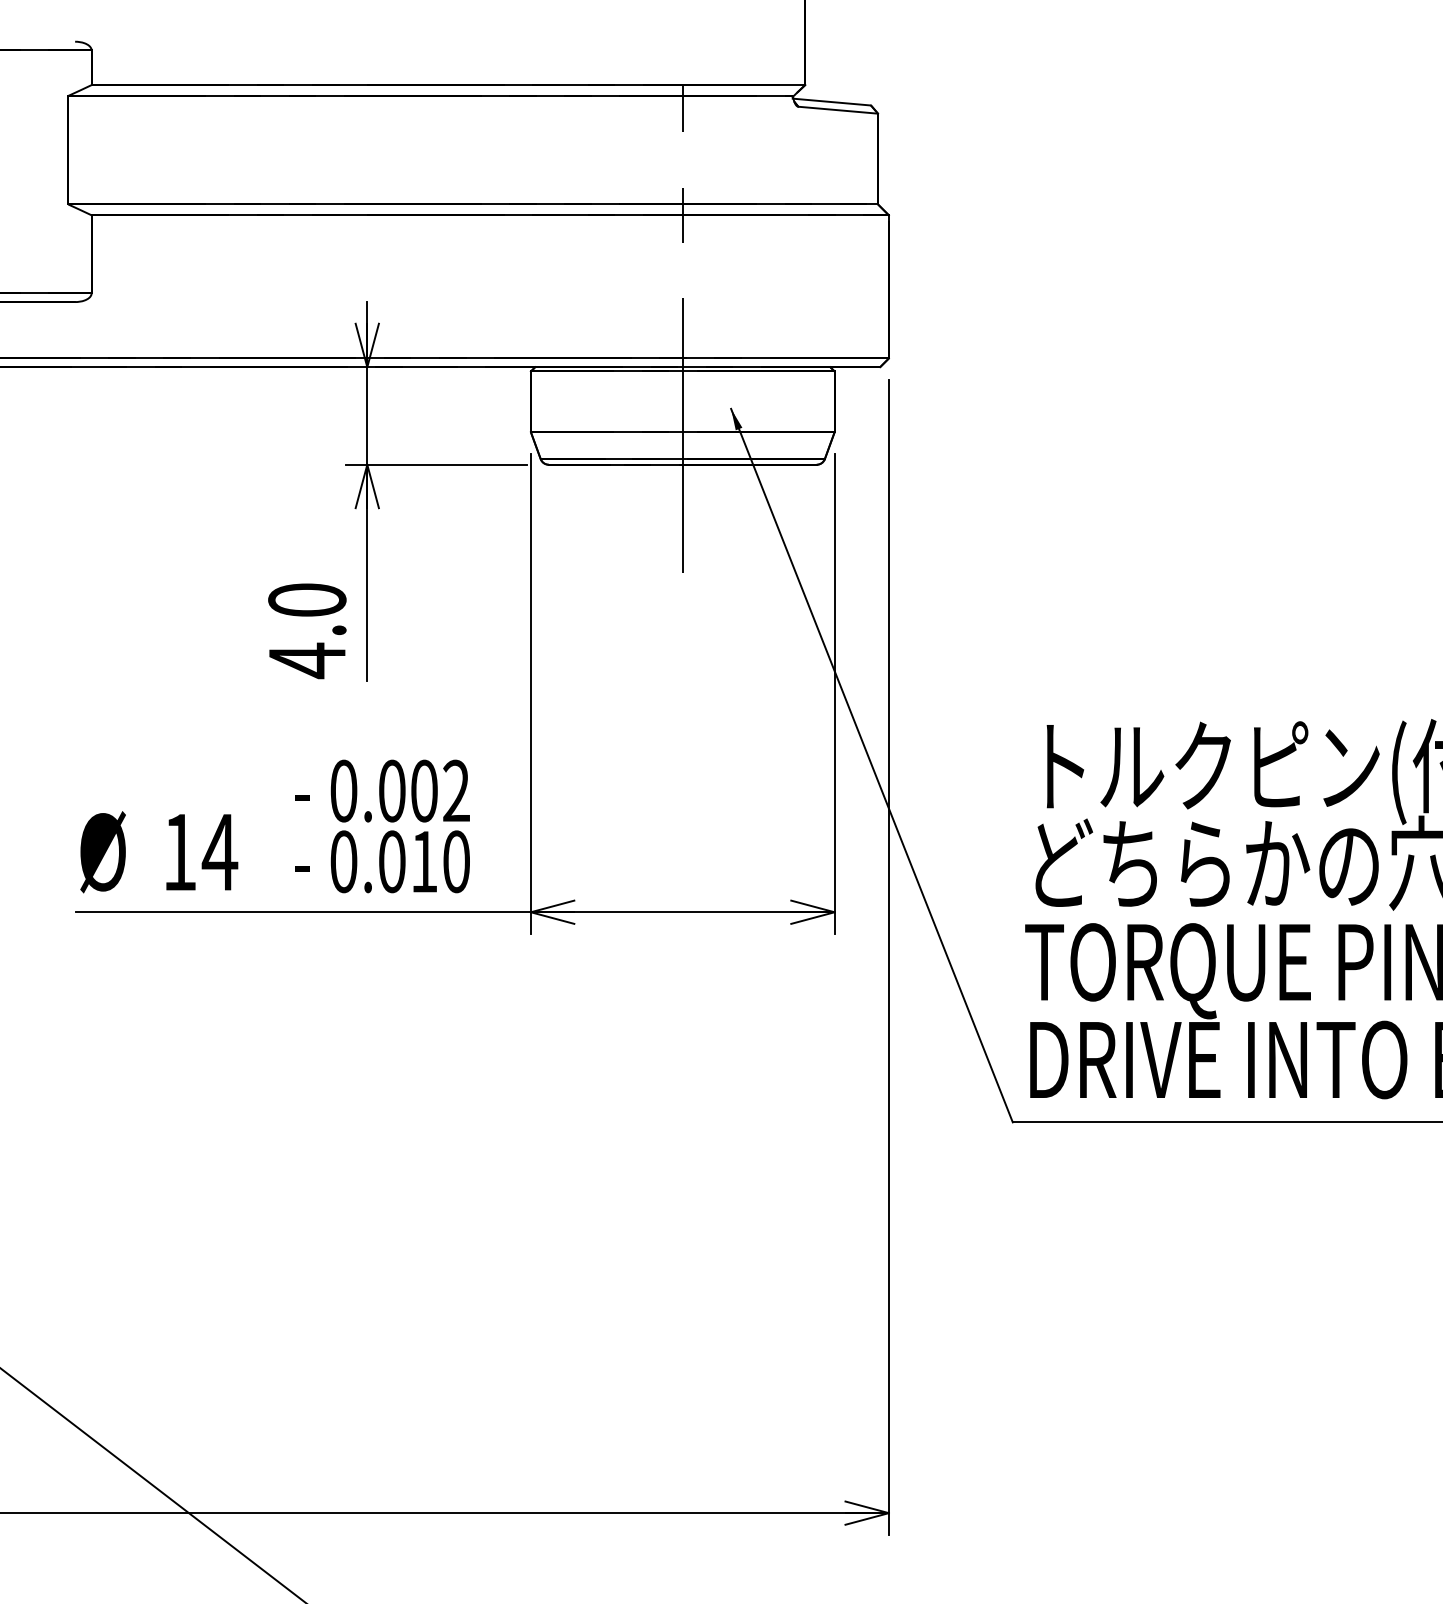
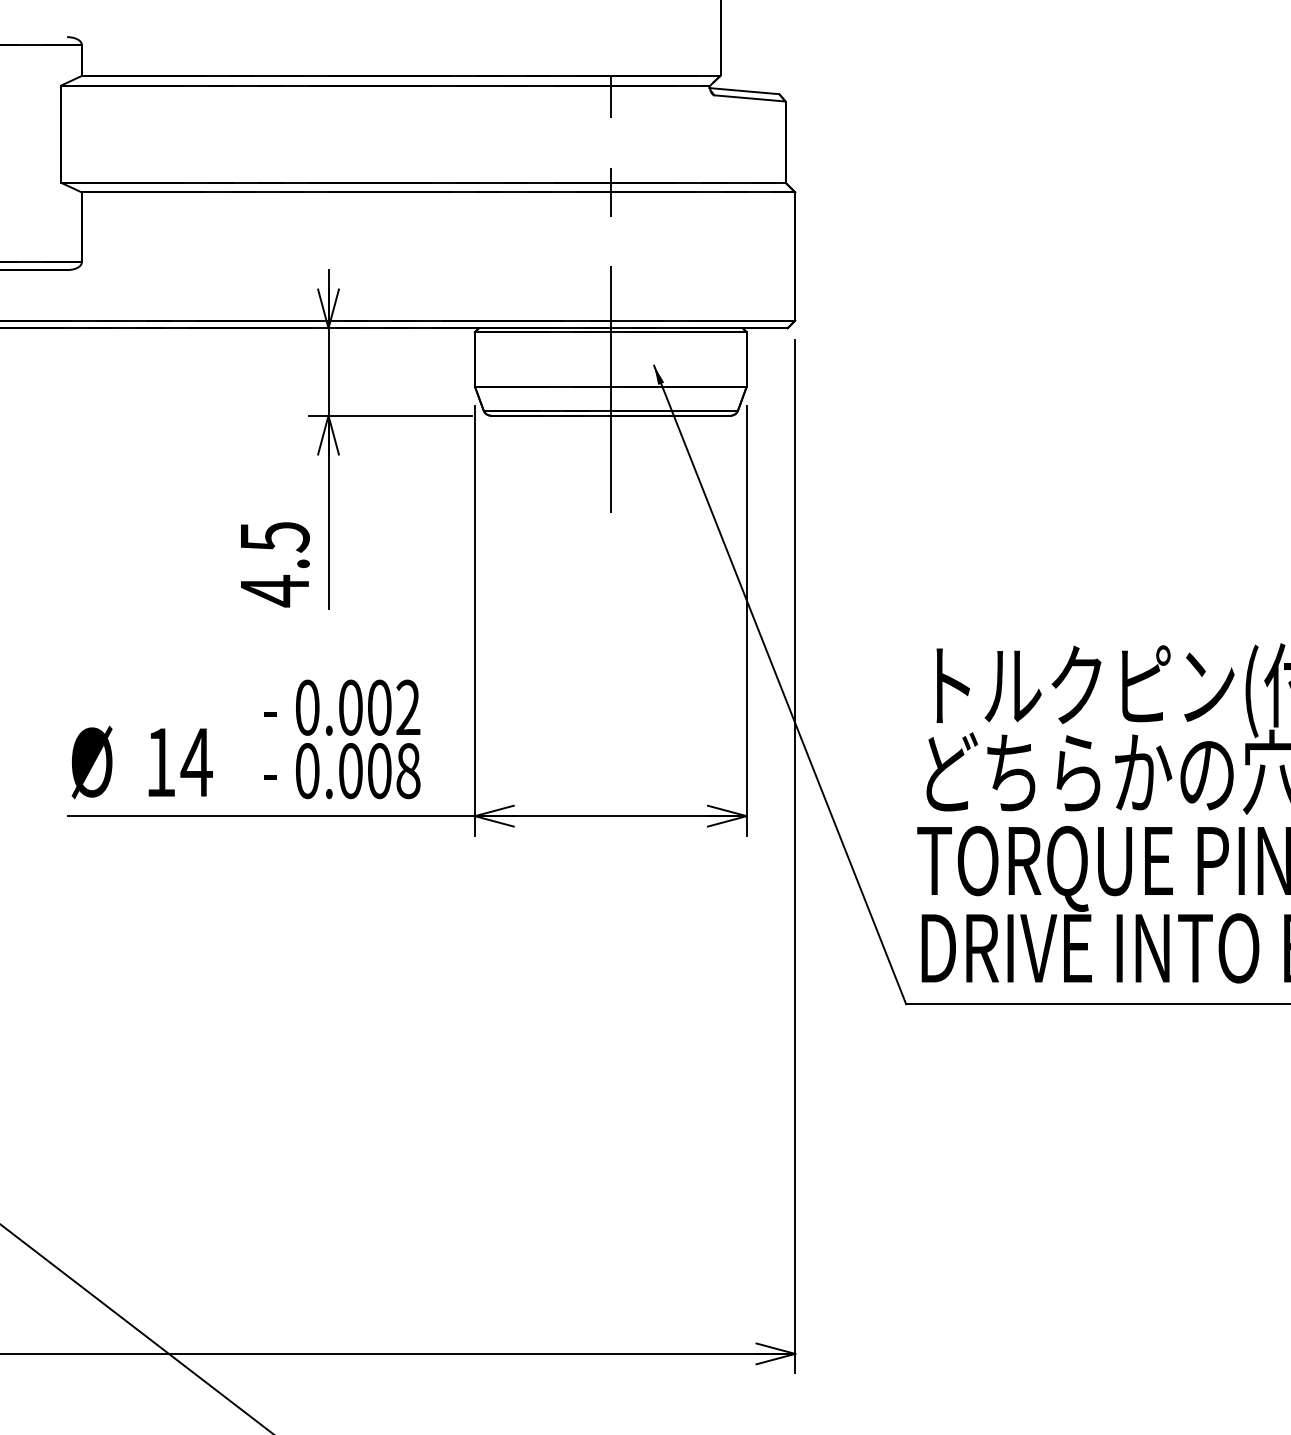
text: (307, 600) -> (275, 537), 4.0 -> 4.5
text: (440, 861) -> (394, 770), 0.010 -> 0.008

